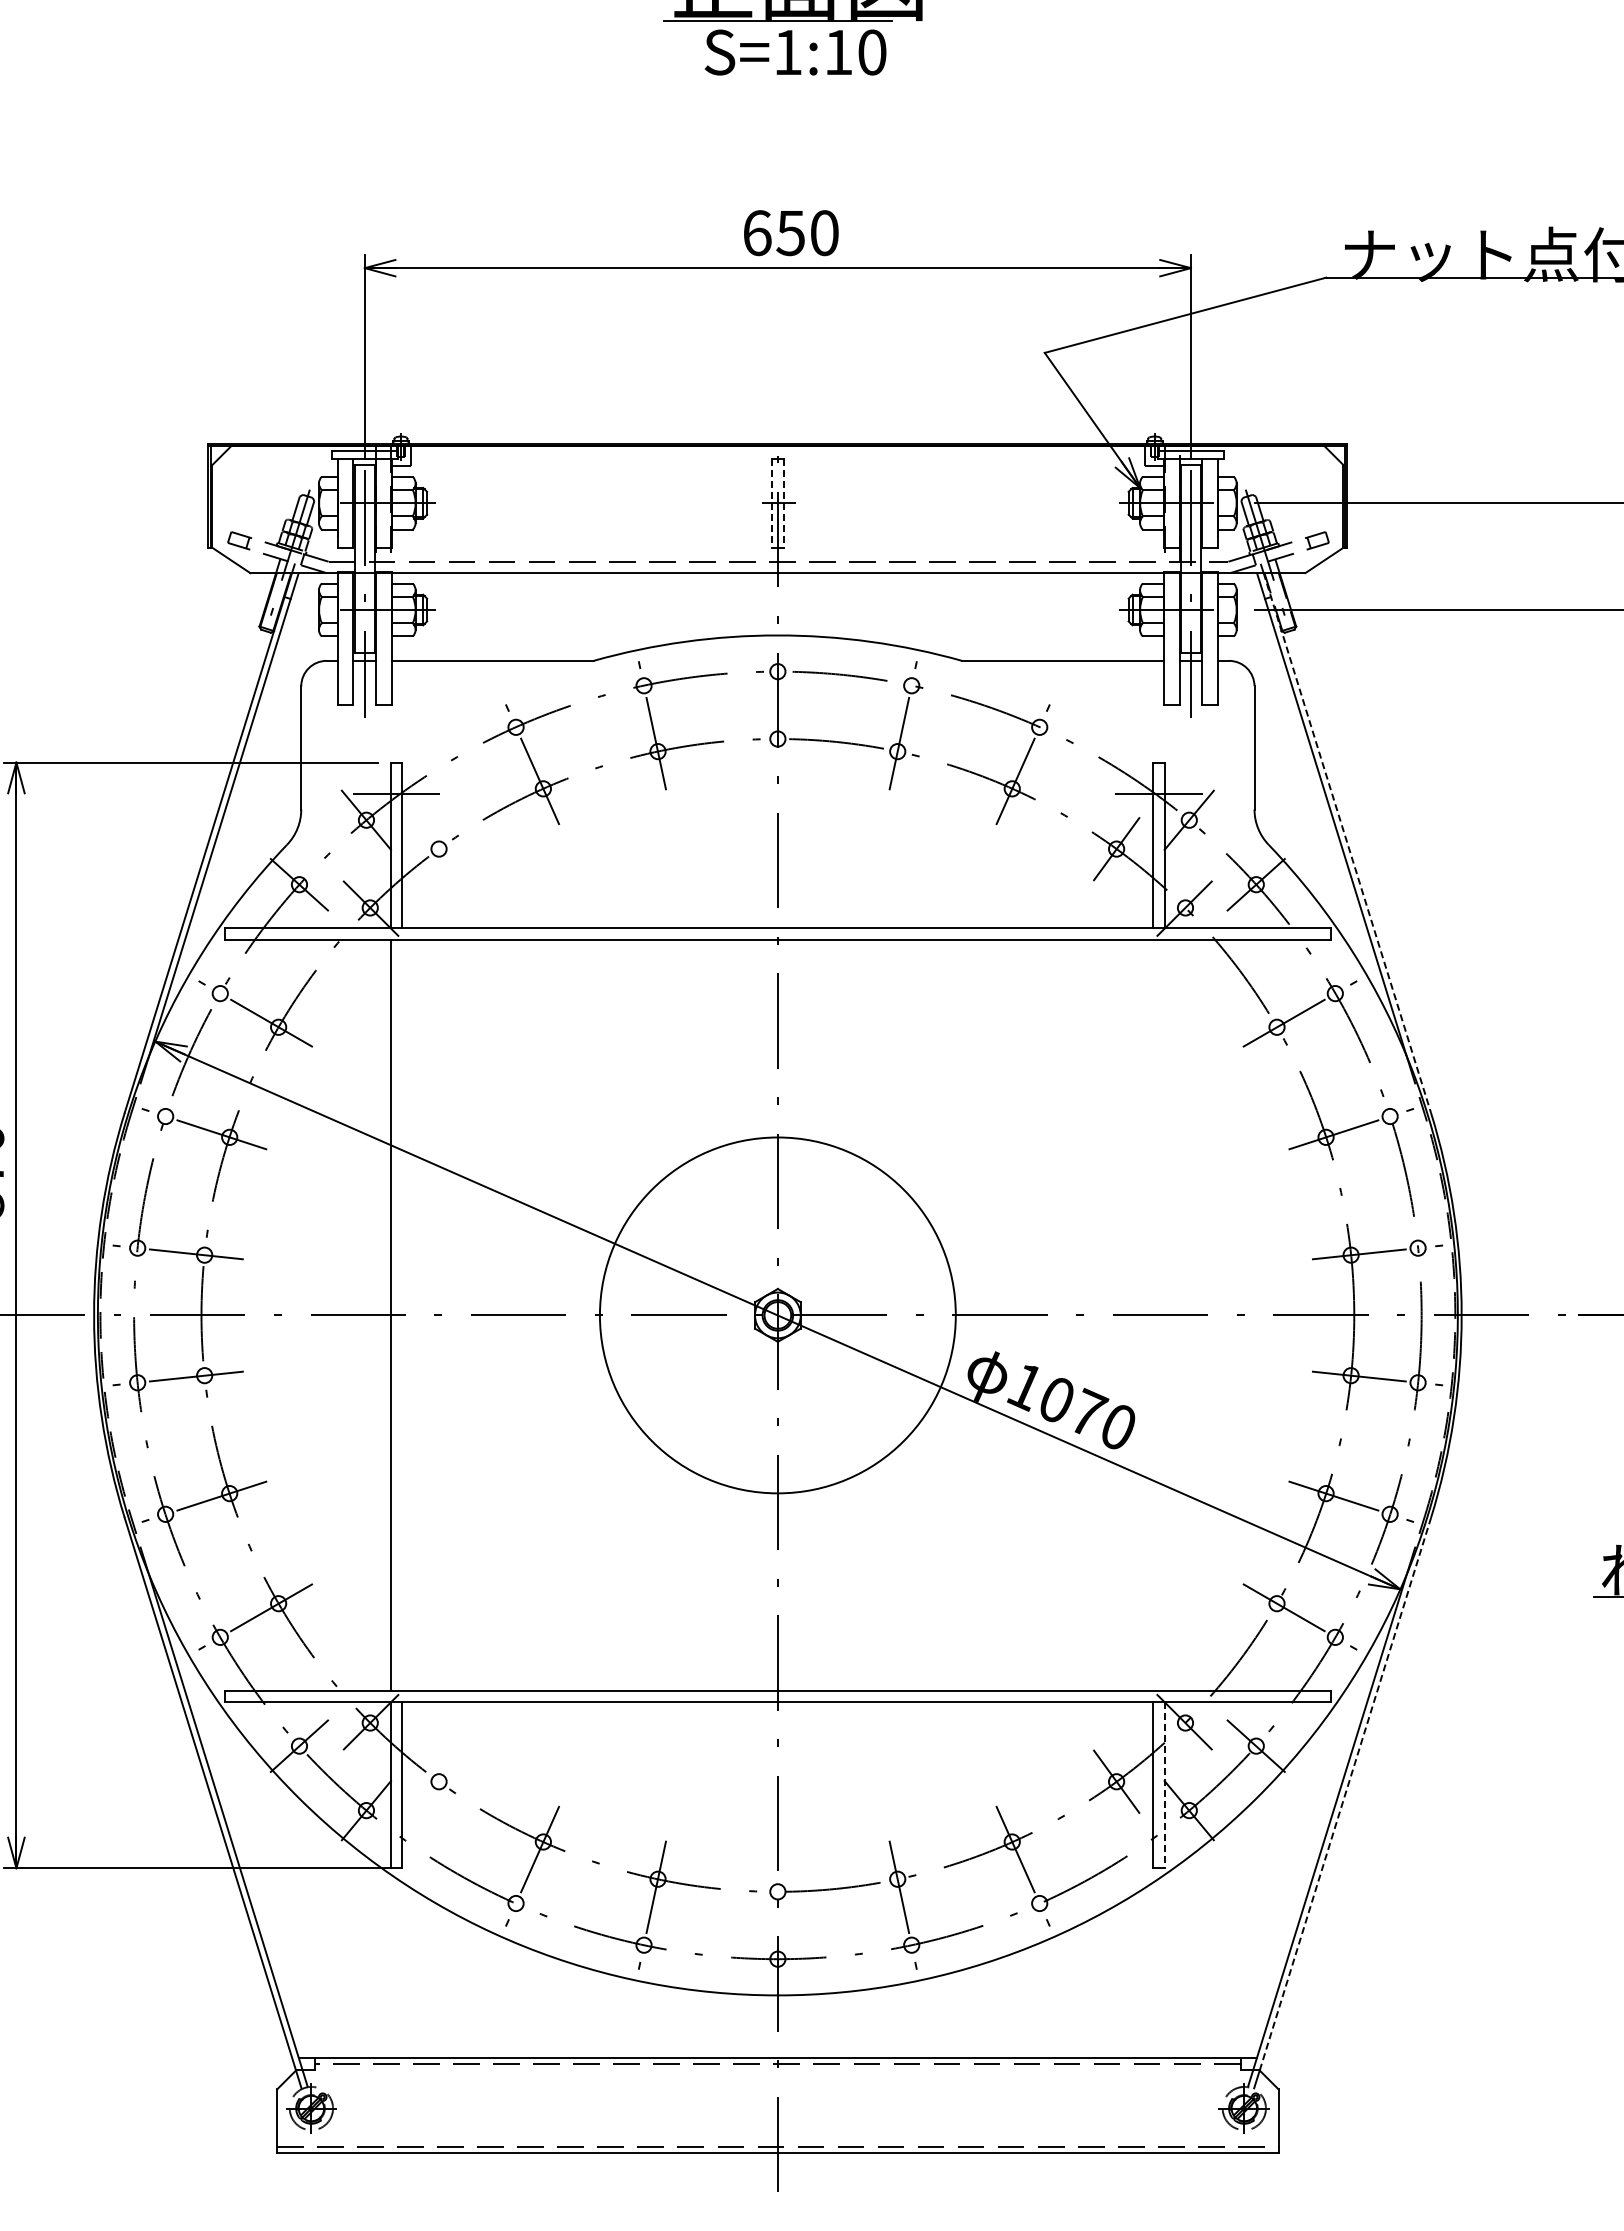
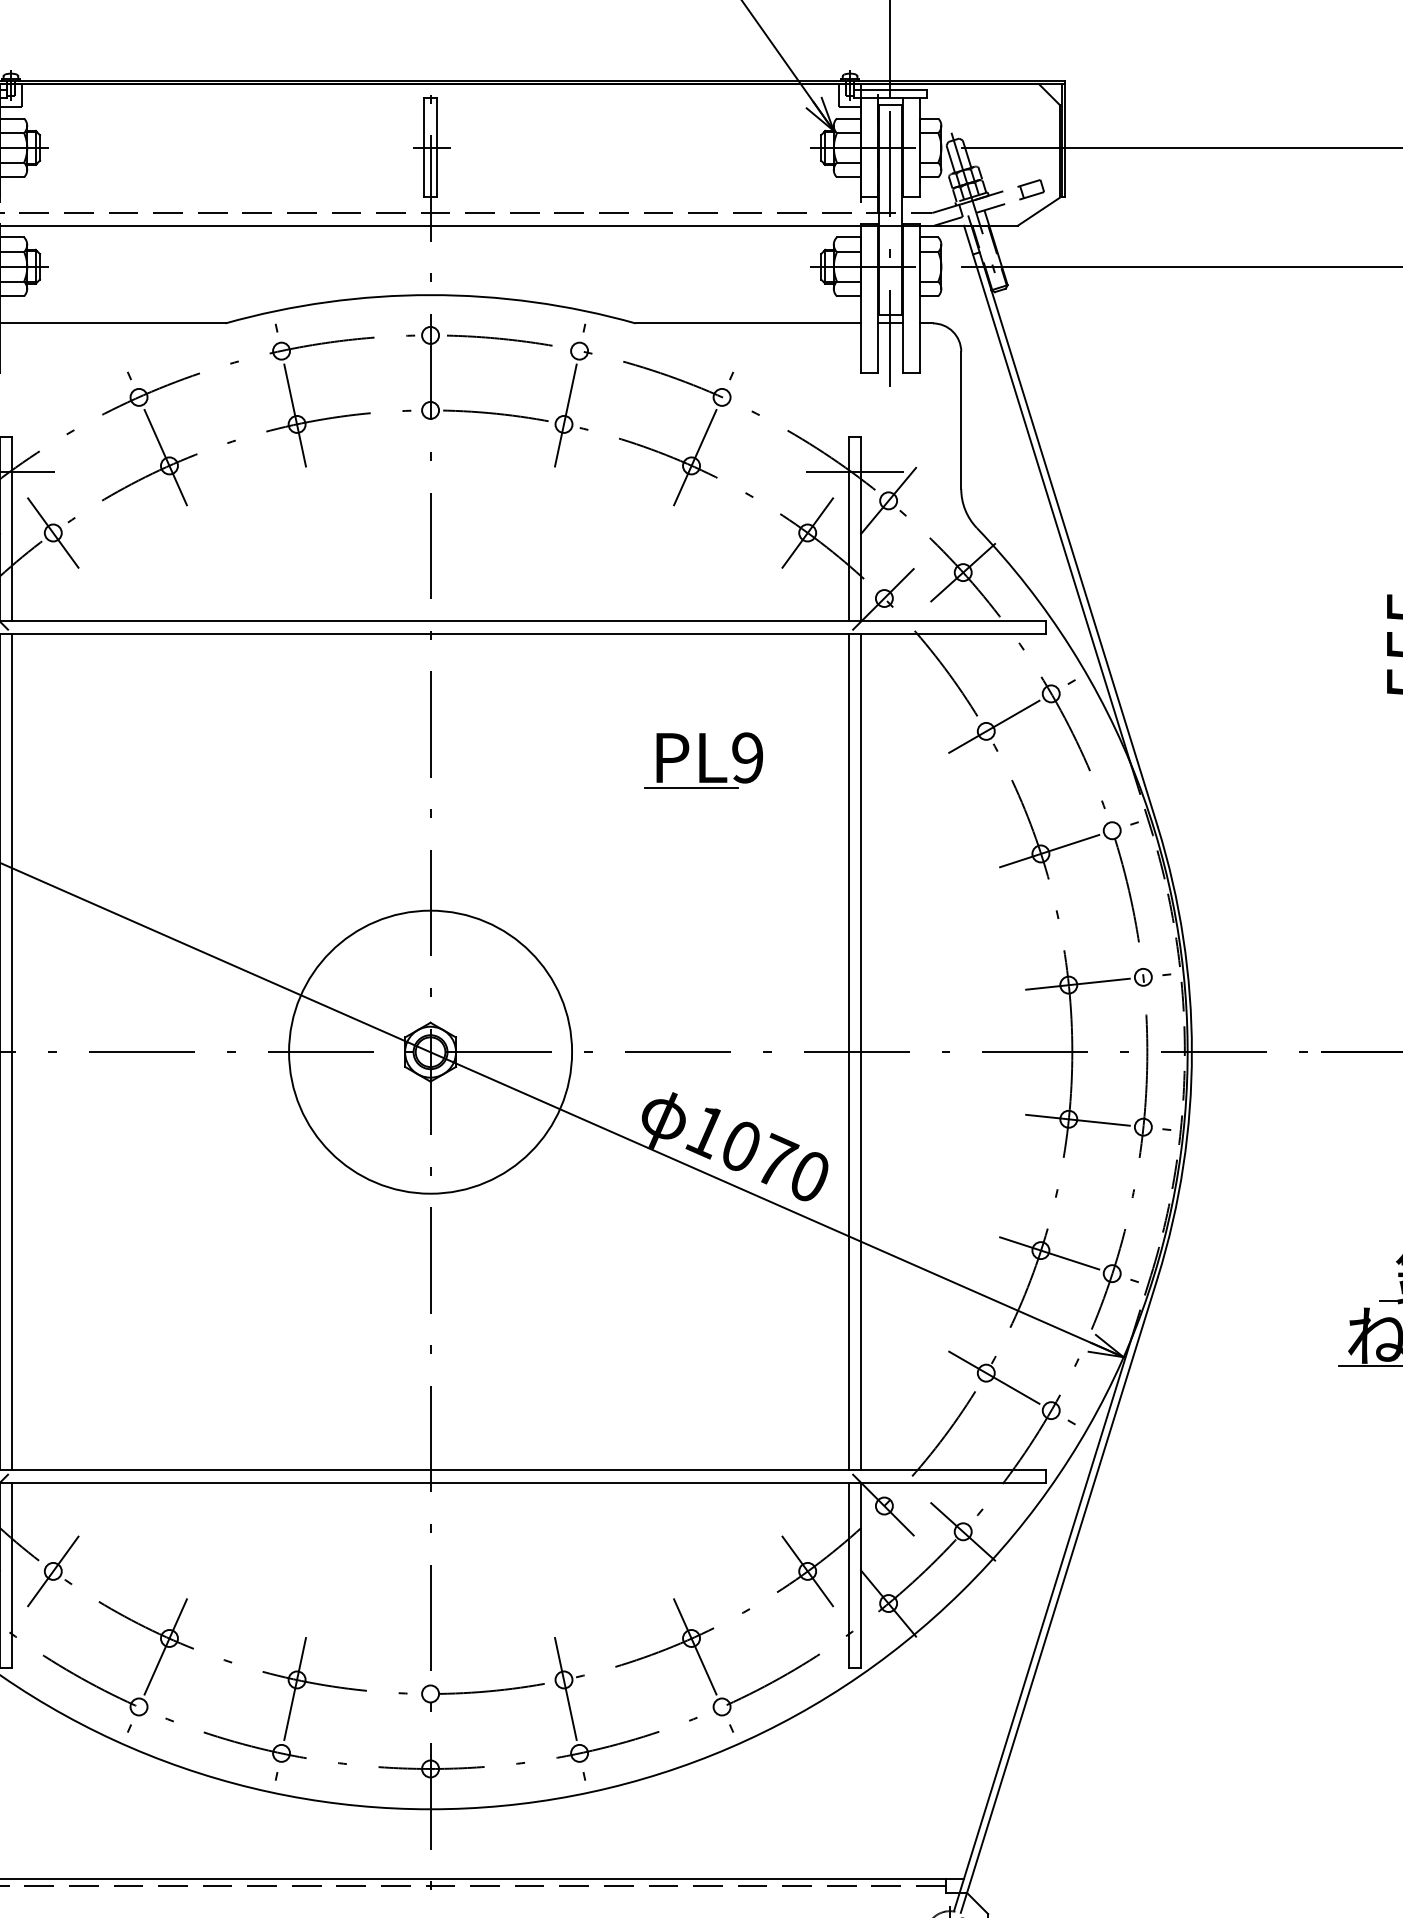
line: (772, 503) -> (424, 148), dashed -> solid
line: (783, 503) -> (436, 148), dashed -> solid
line: (1347, 843) -> (1064, 526), dashed -> solid
line: (438, 849) -> (52, 533), added
part: (1022, 1053) -> (702, 760), added
line: (402, 1315) -> (12, 1052), added
circle: (777, 1315) -> (430, 1052), size x0.71
line: (1153, 1315) -> (848, 1052), added
line: (1164, 1315) -> (861, 1052), added
line: (438, 1781) -> (52, 1571), added
line: (1164, 1785) -> (861, 1575), dashed -> solid
line: (1345, 1793) -> (1062, 1584), dashed -> solid

